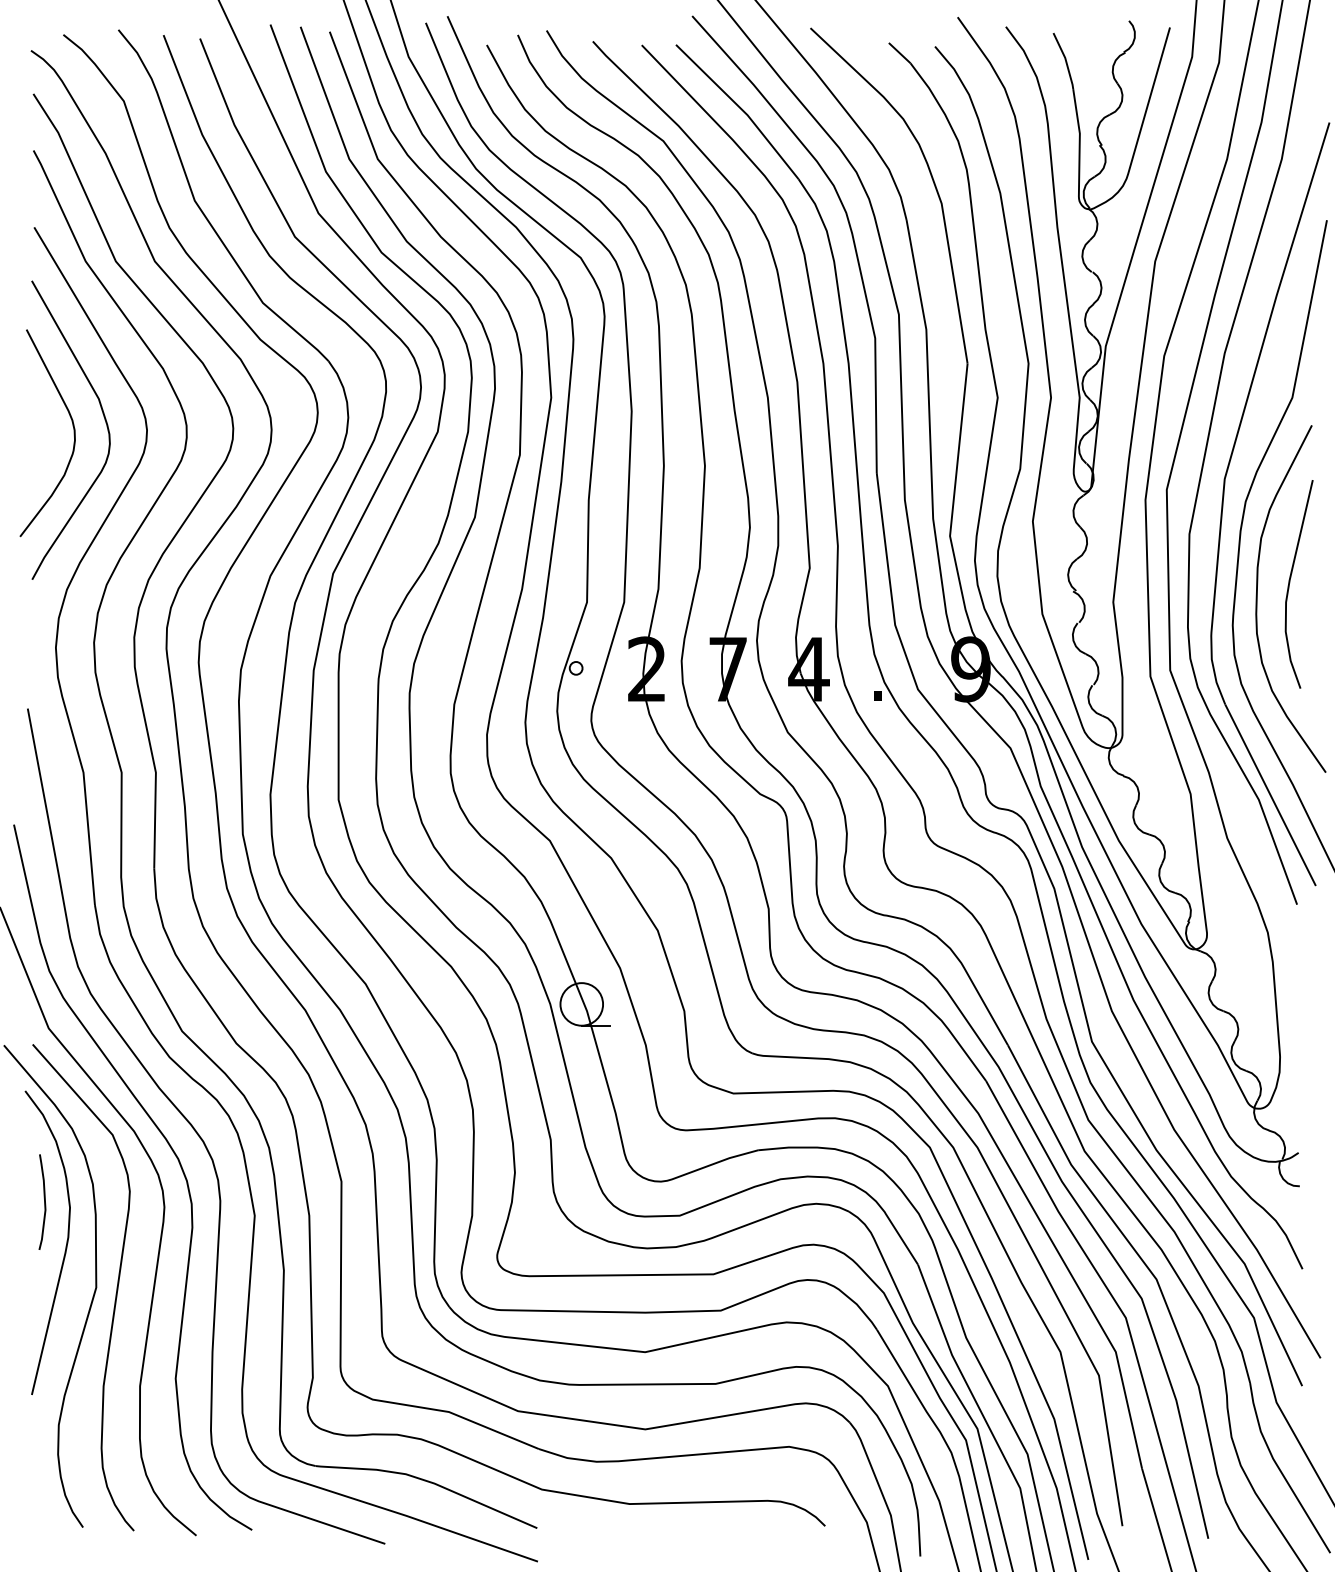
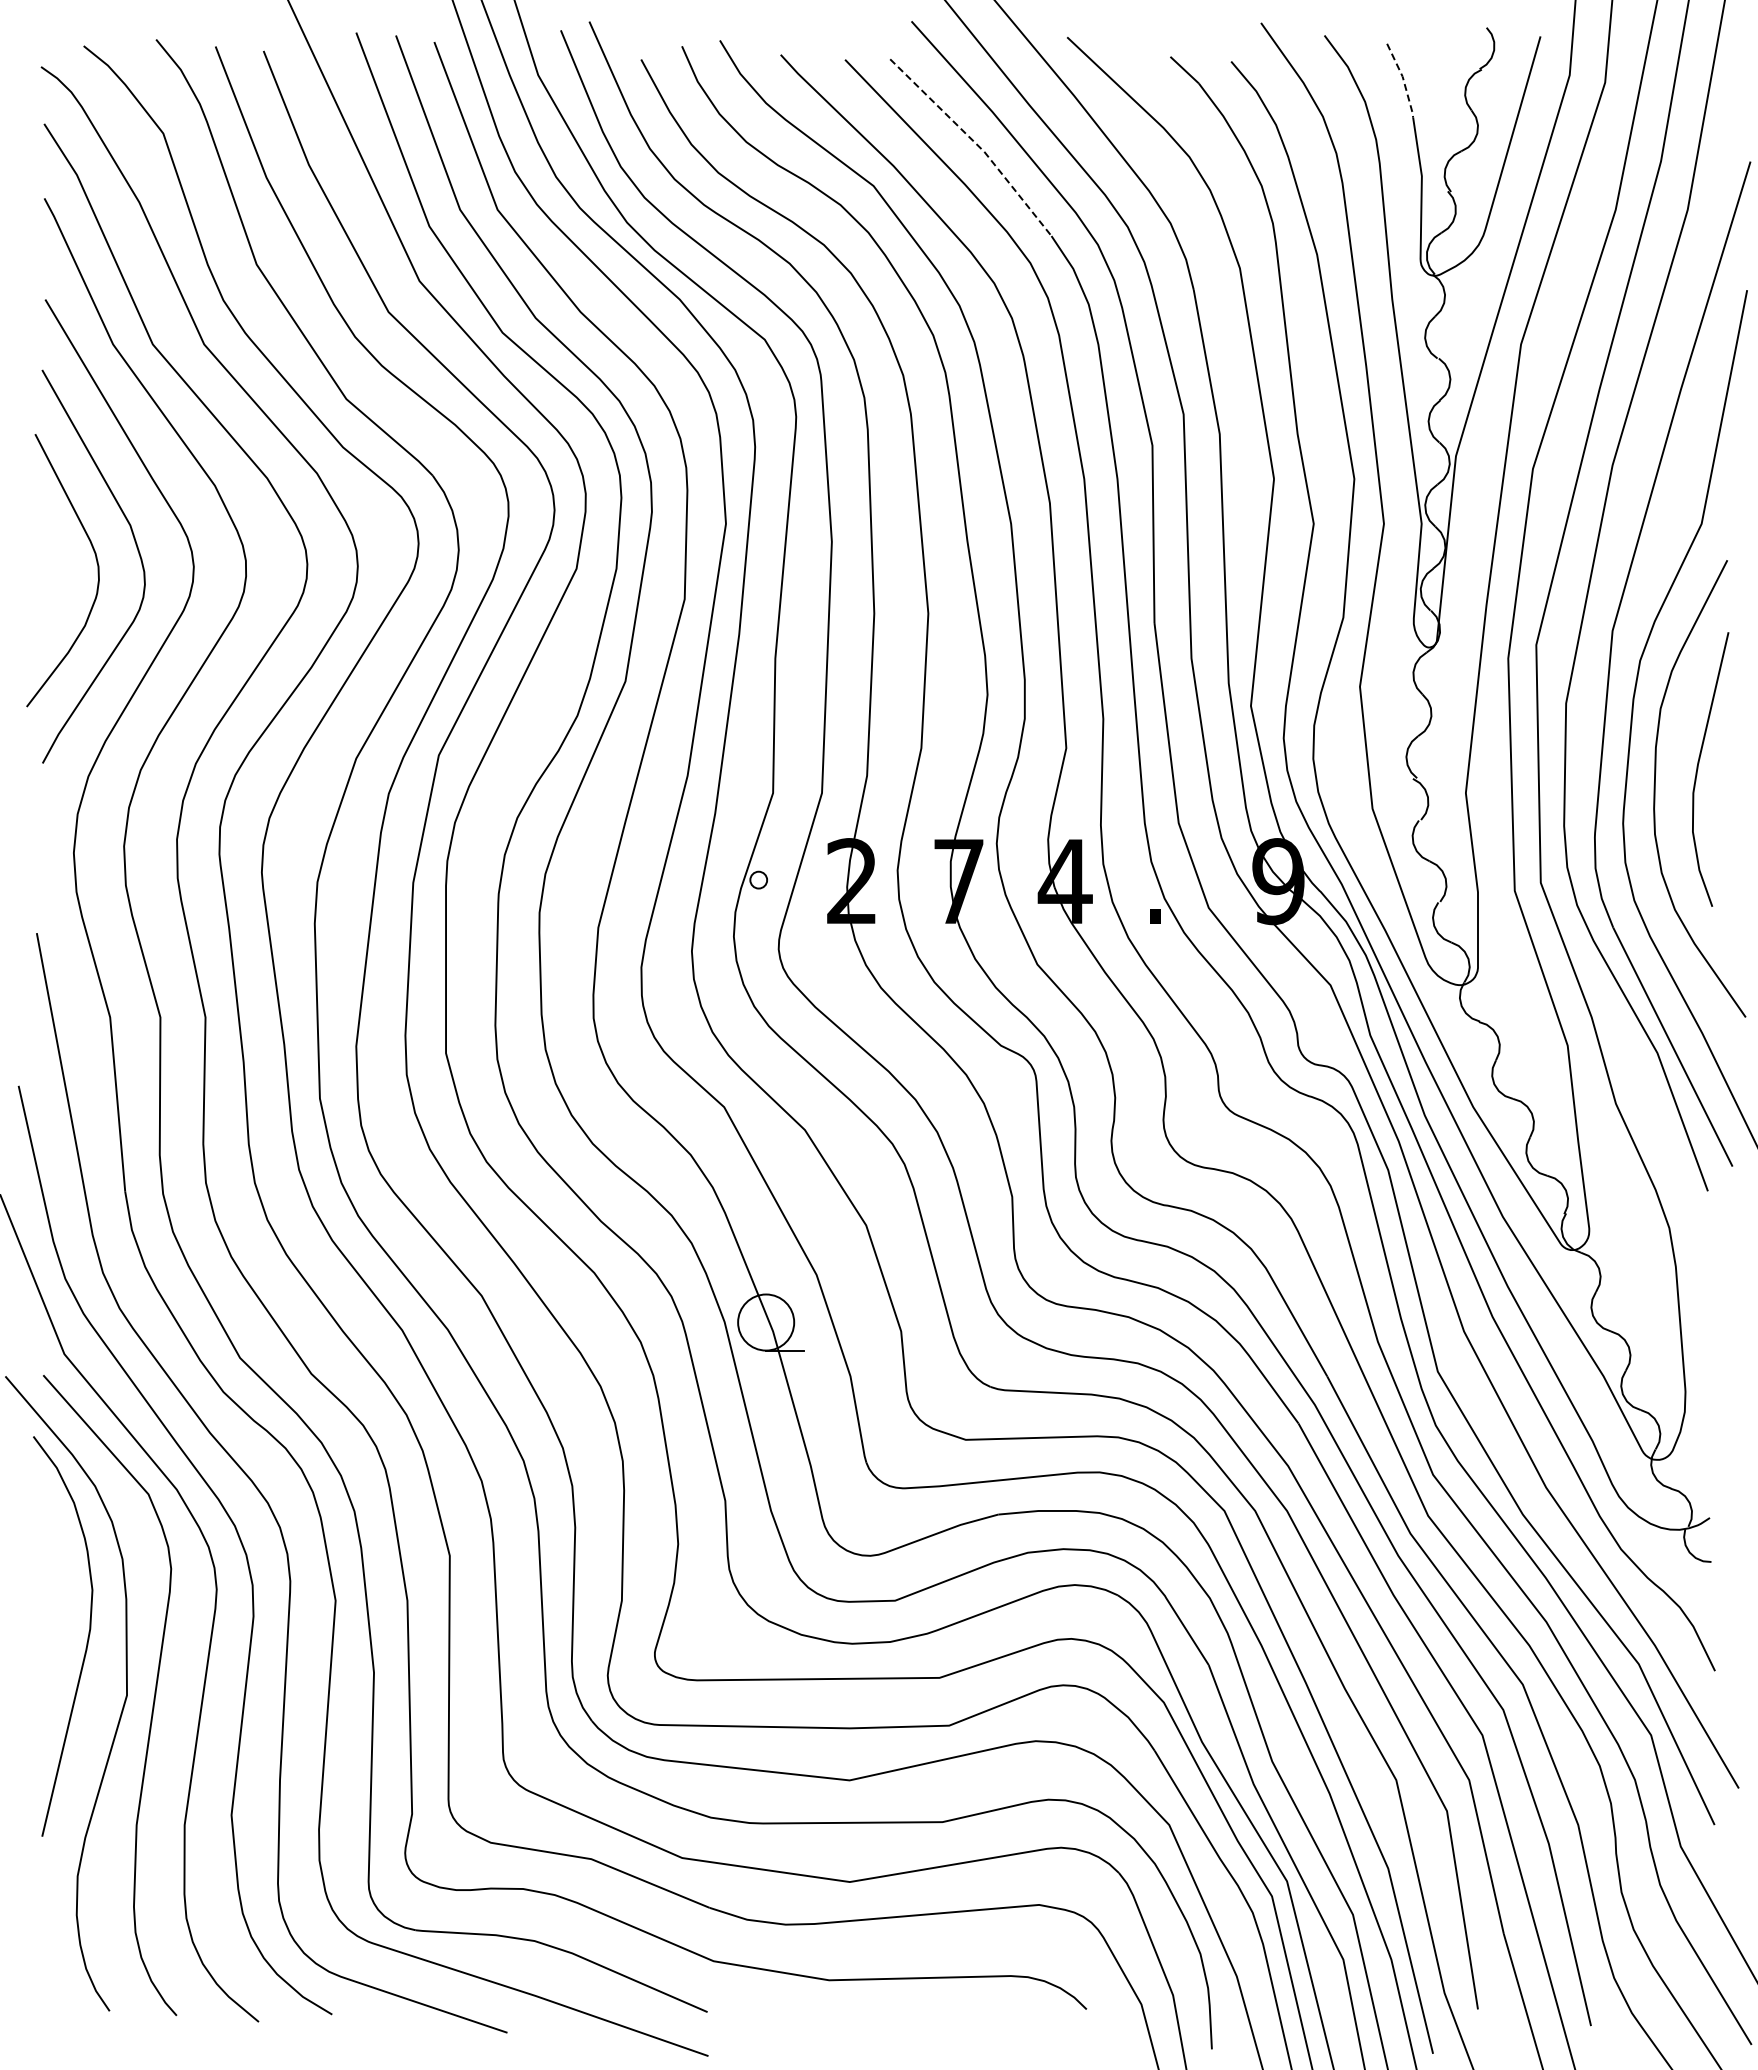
line: (1065, 60) -> (1403, 79), solid -> dashed
line: (740, 108) -> (975, 143), solid -> dashed
curve: (44, 1201) -> (58, 1582), removed

